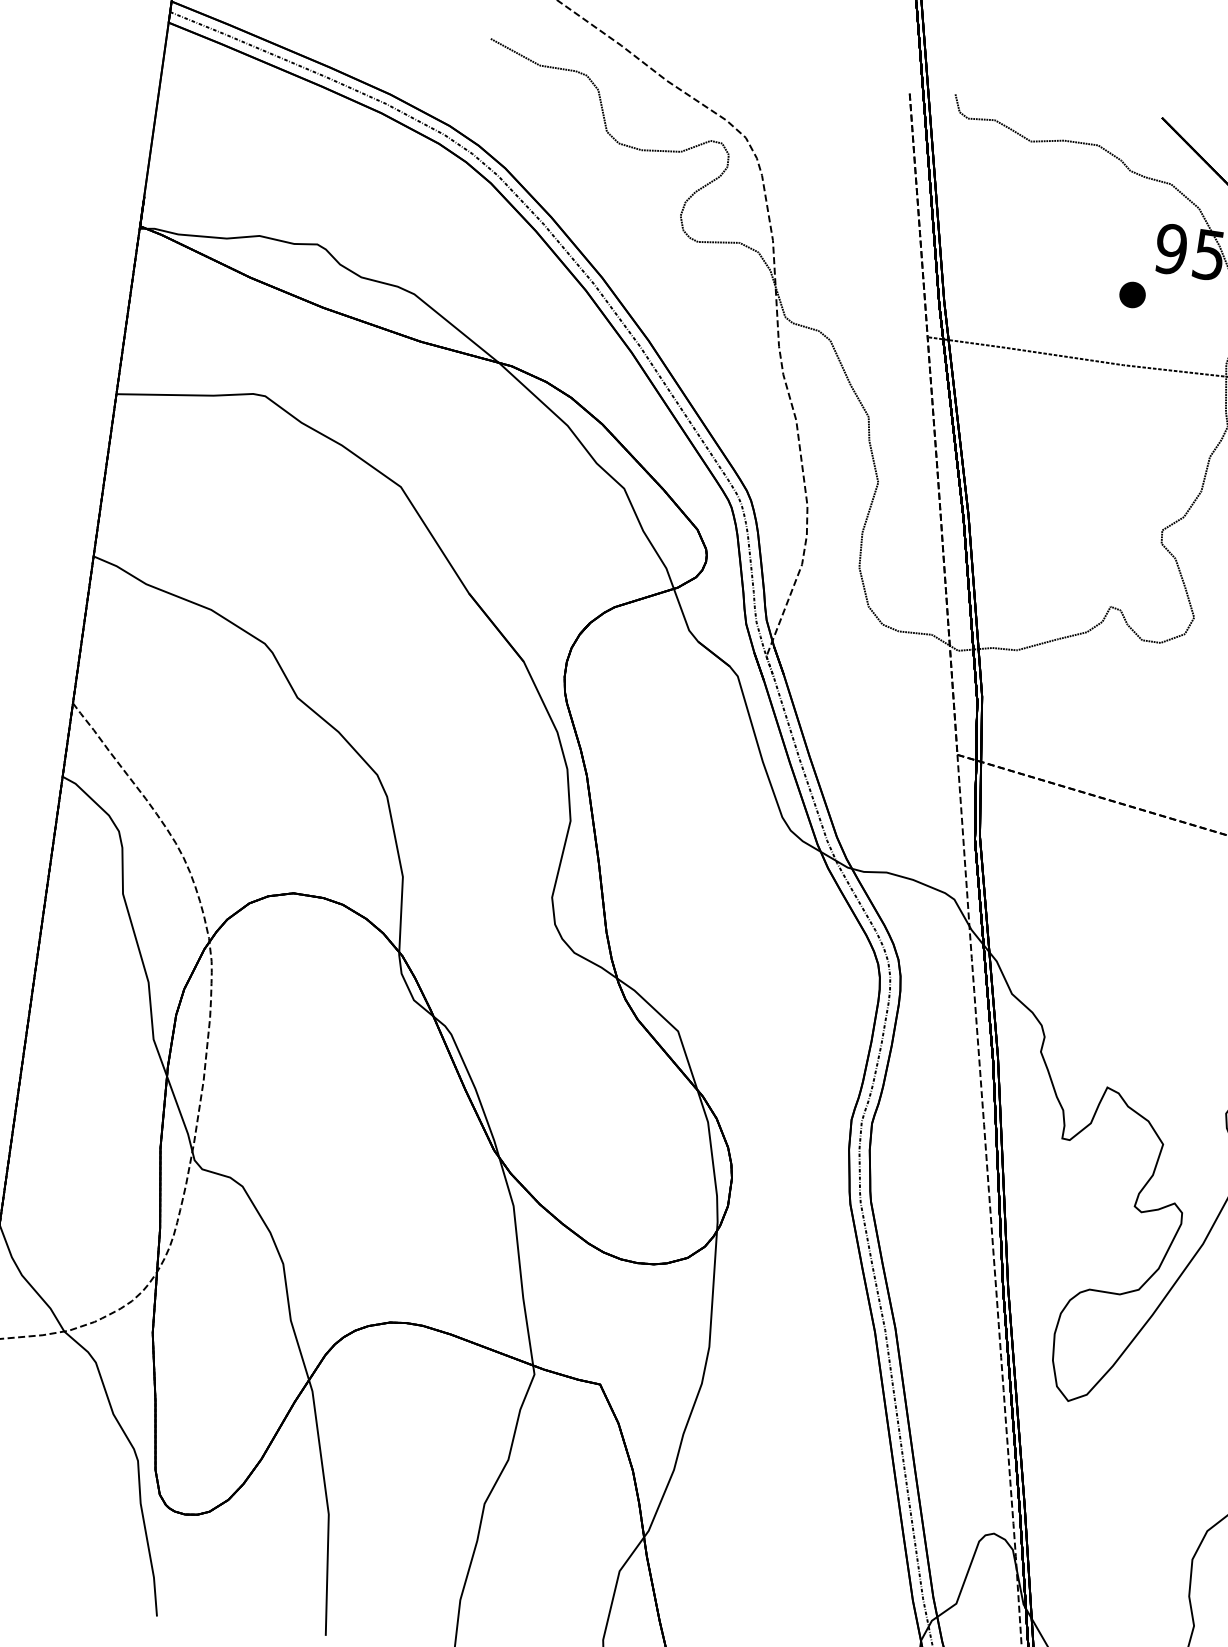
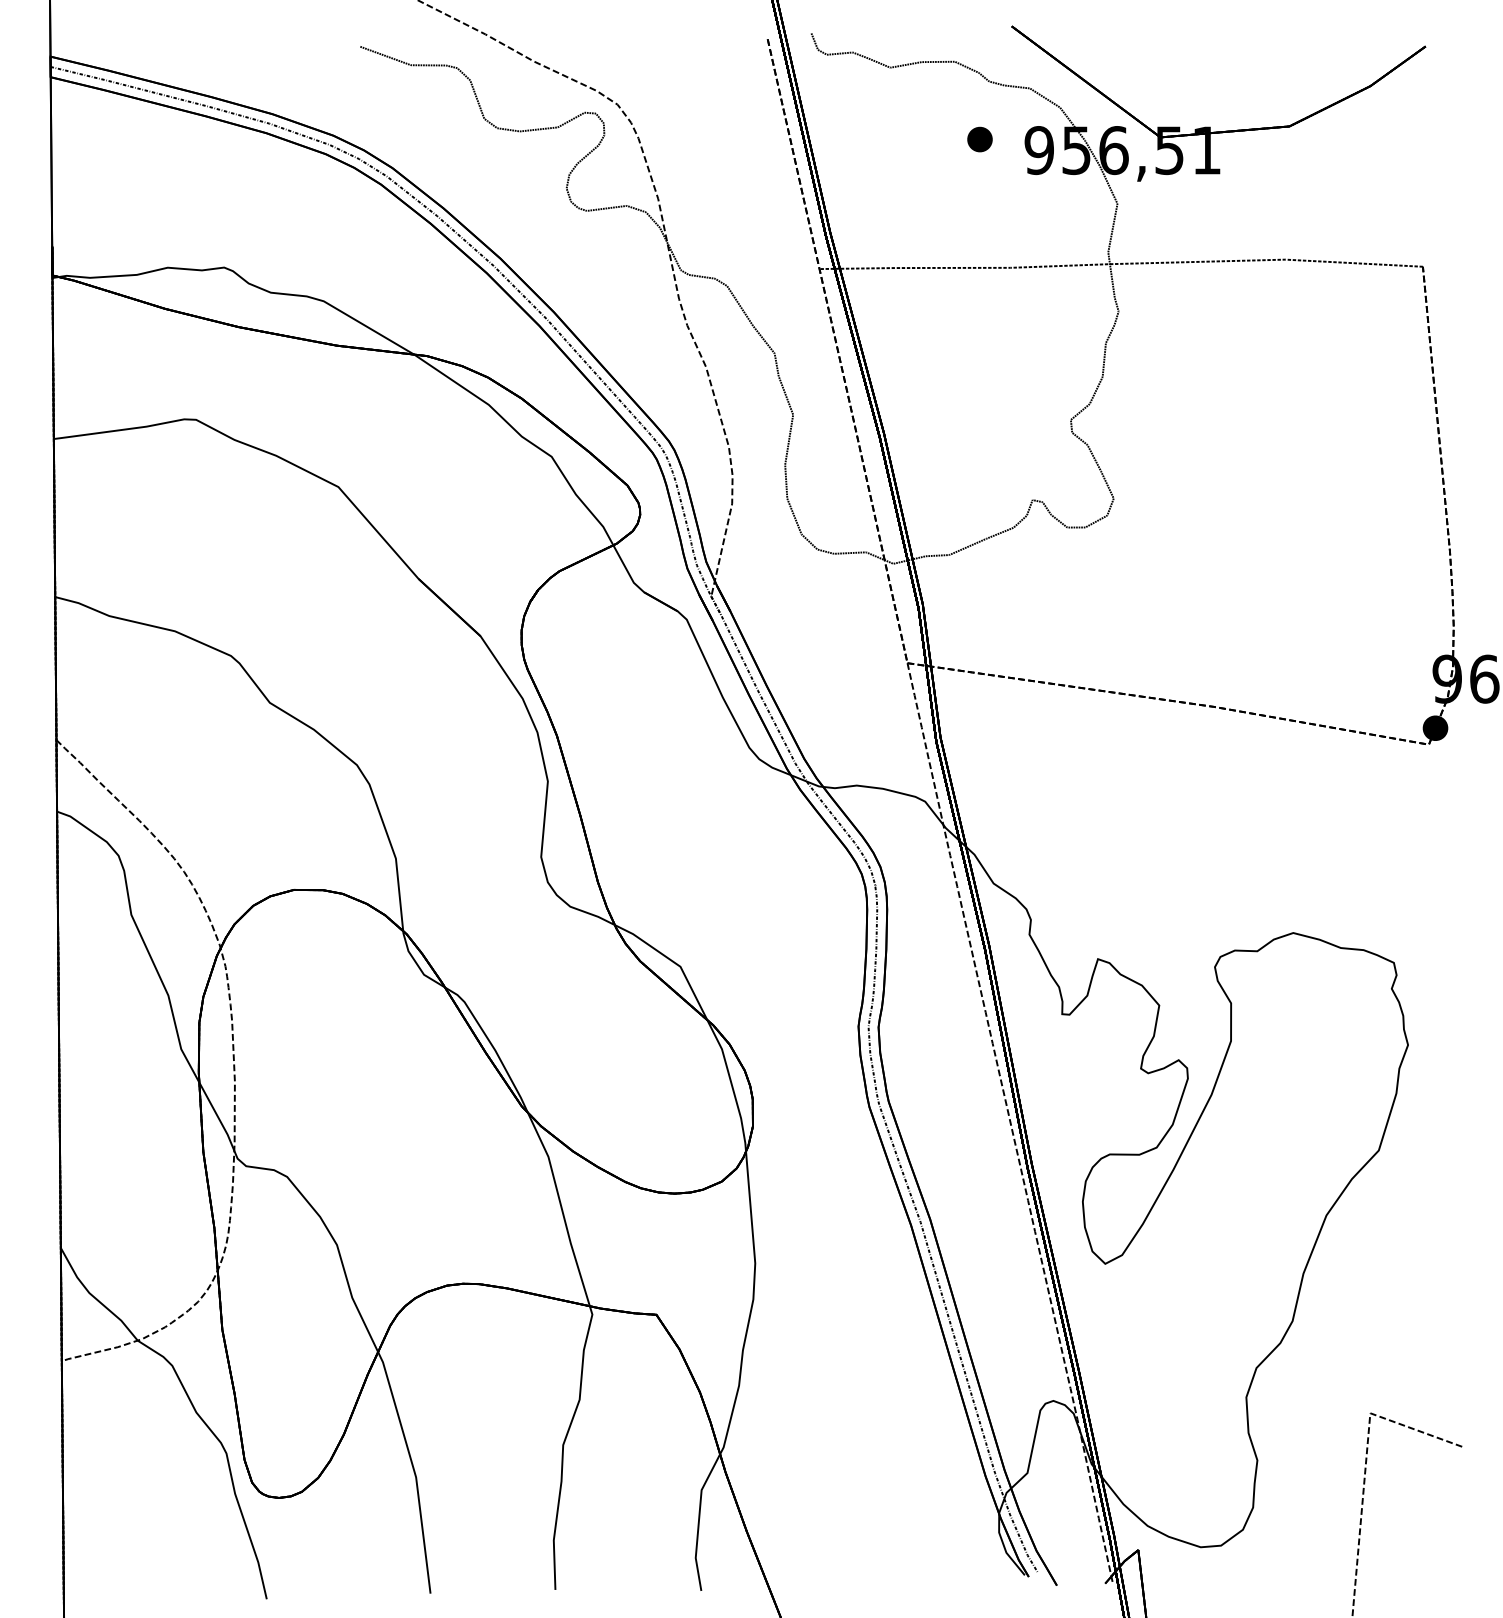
part: (1132, 294) -> (979, 139), moved

